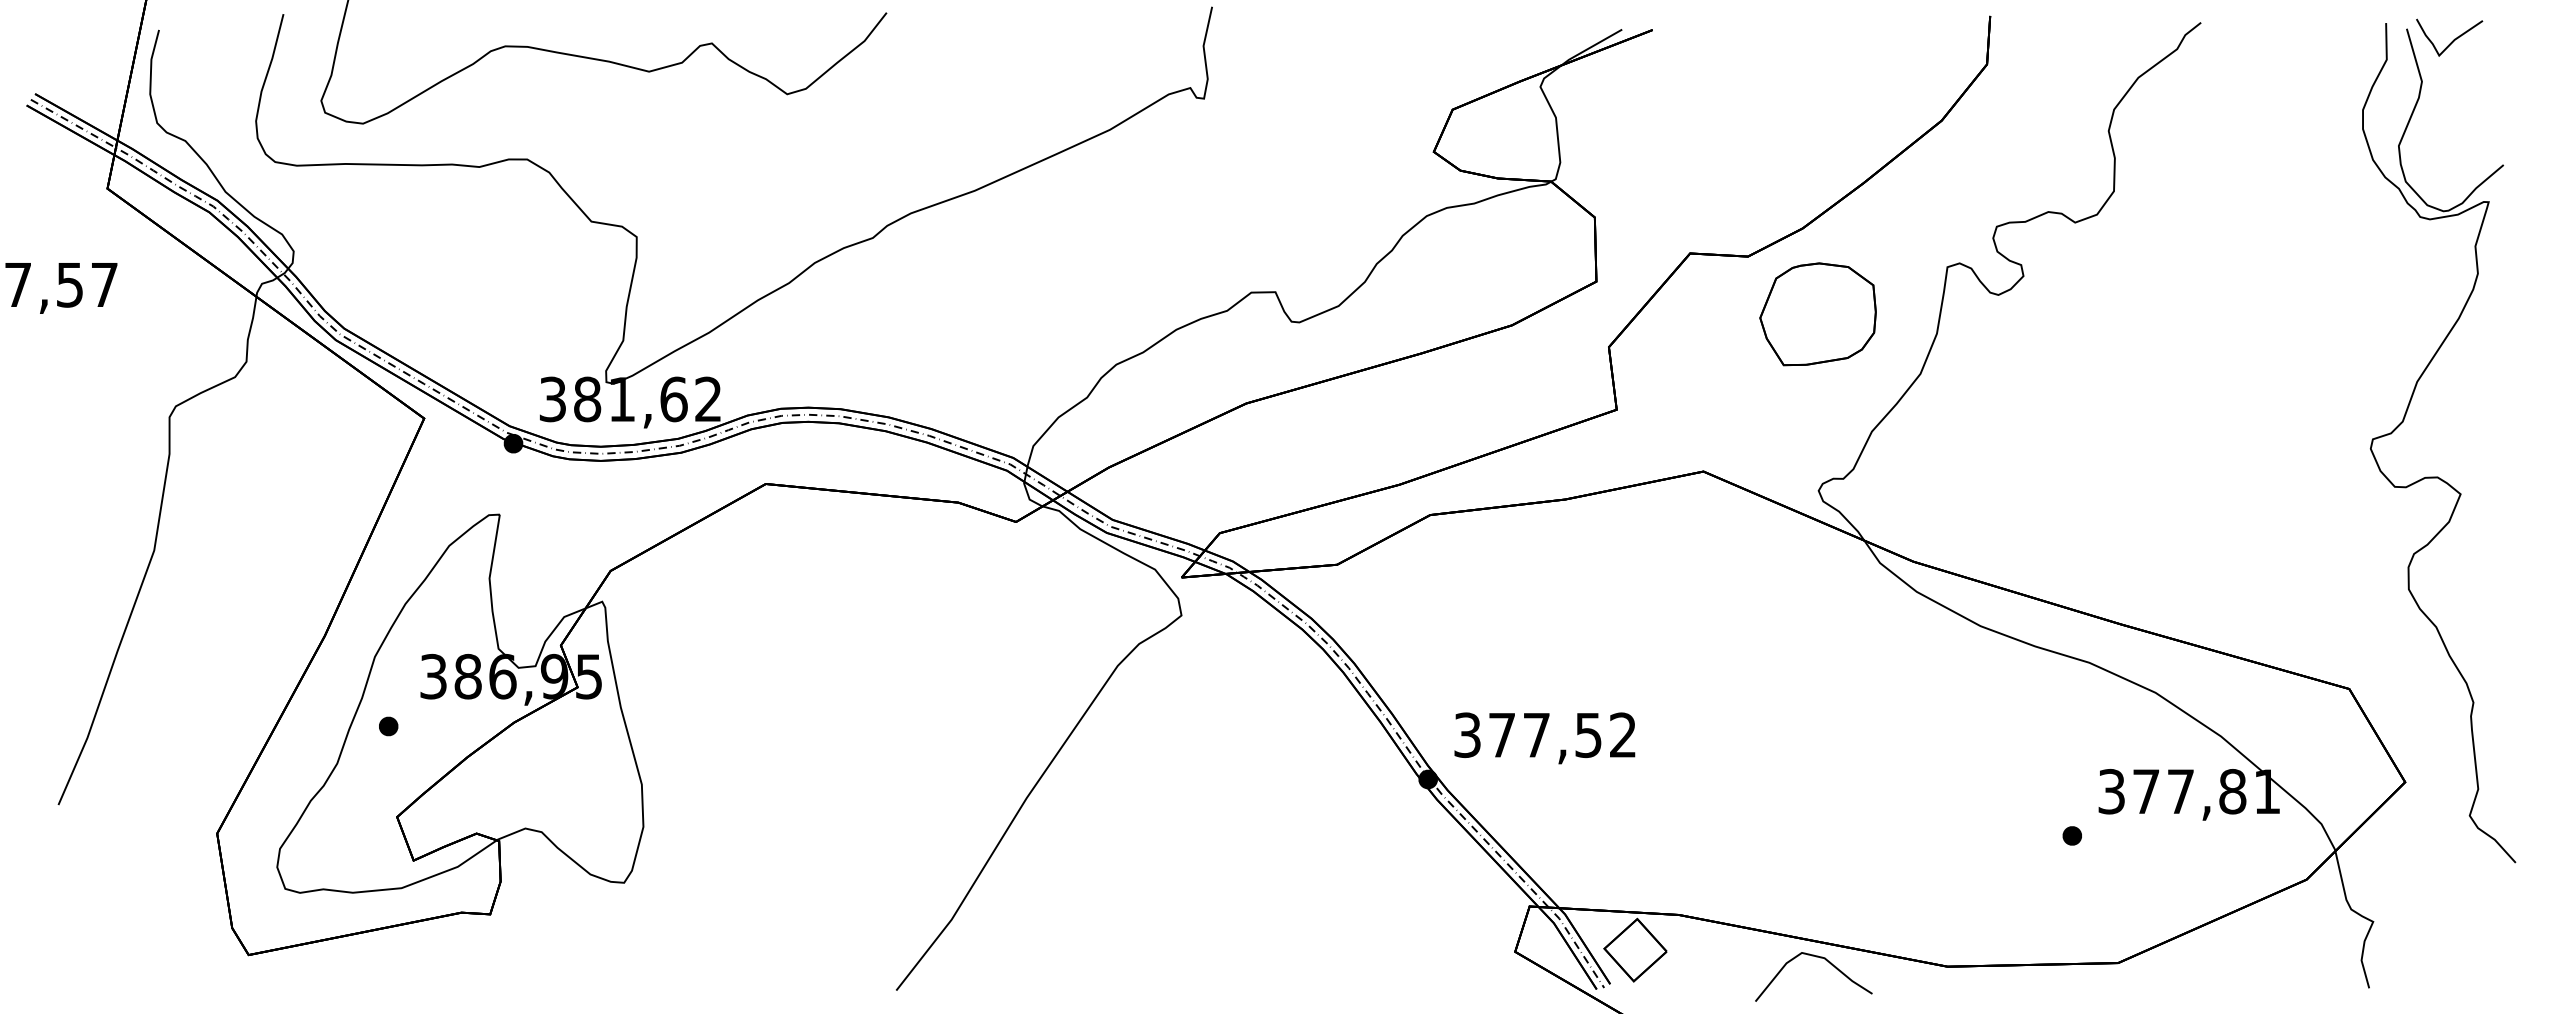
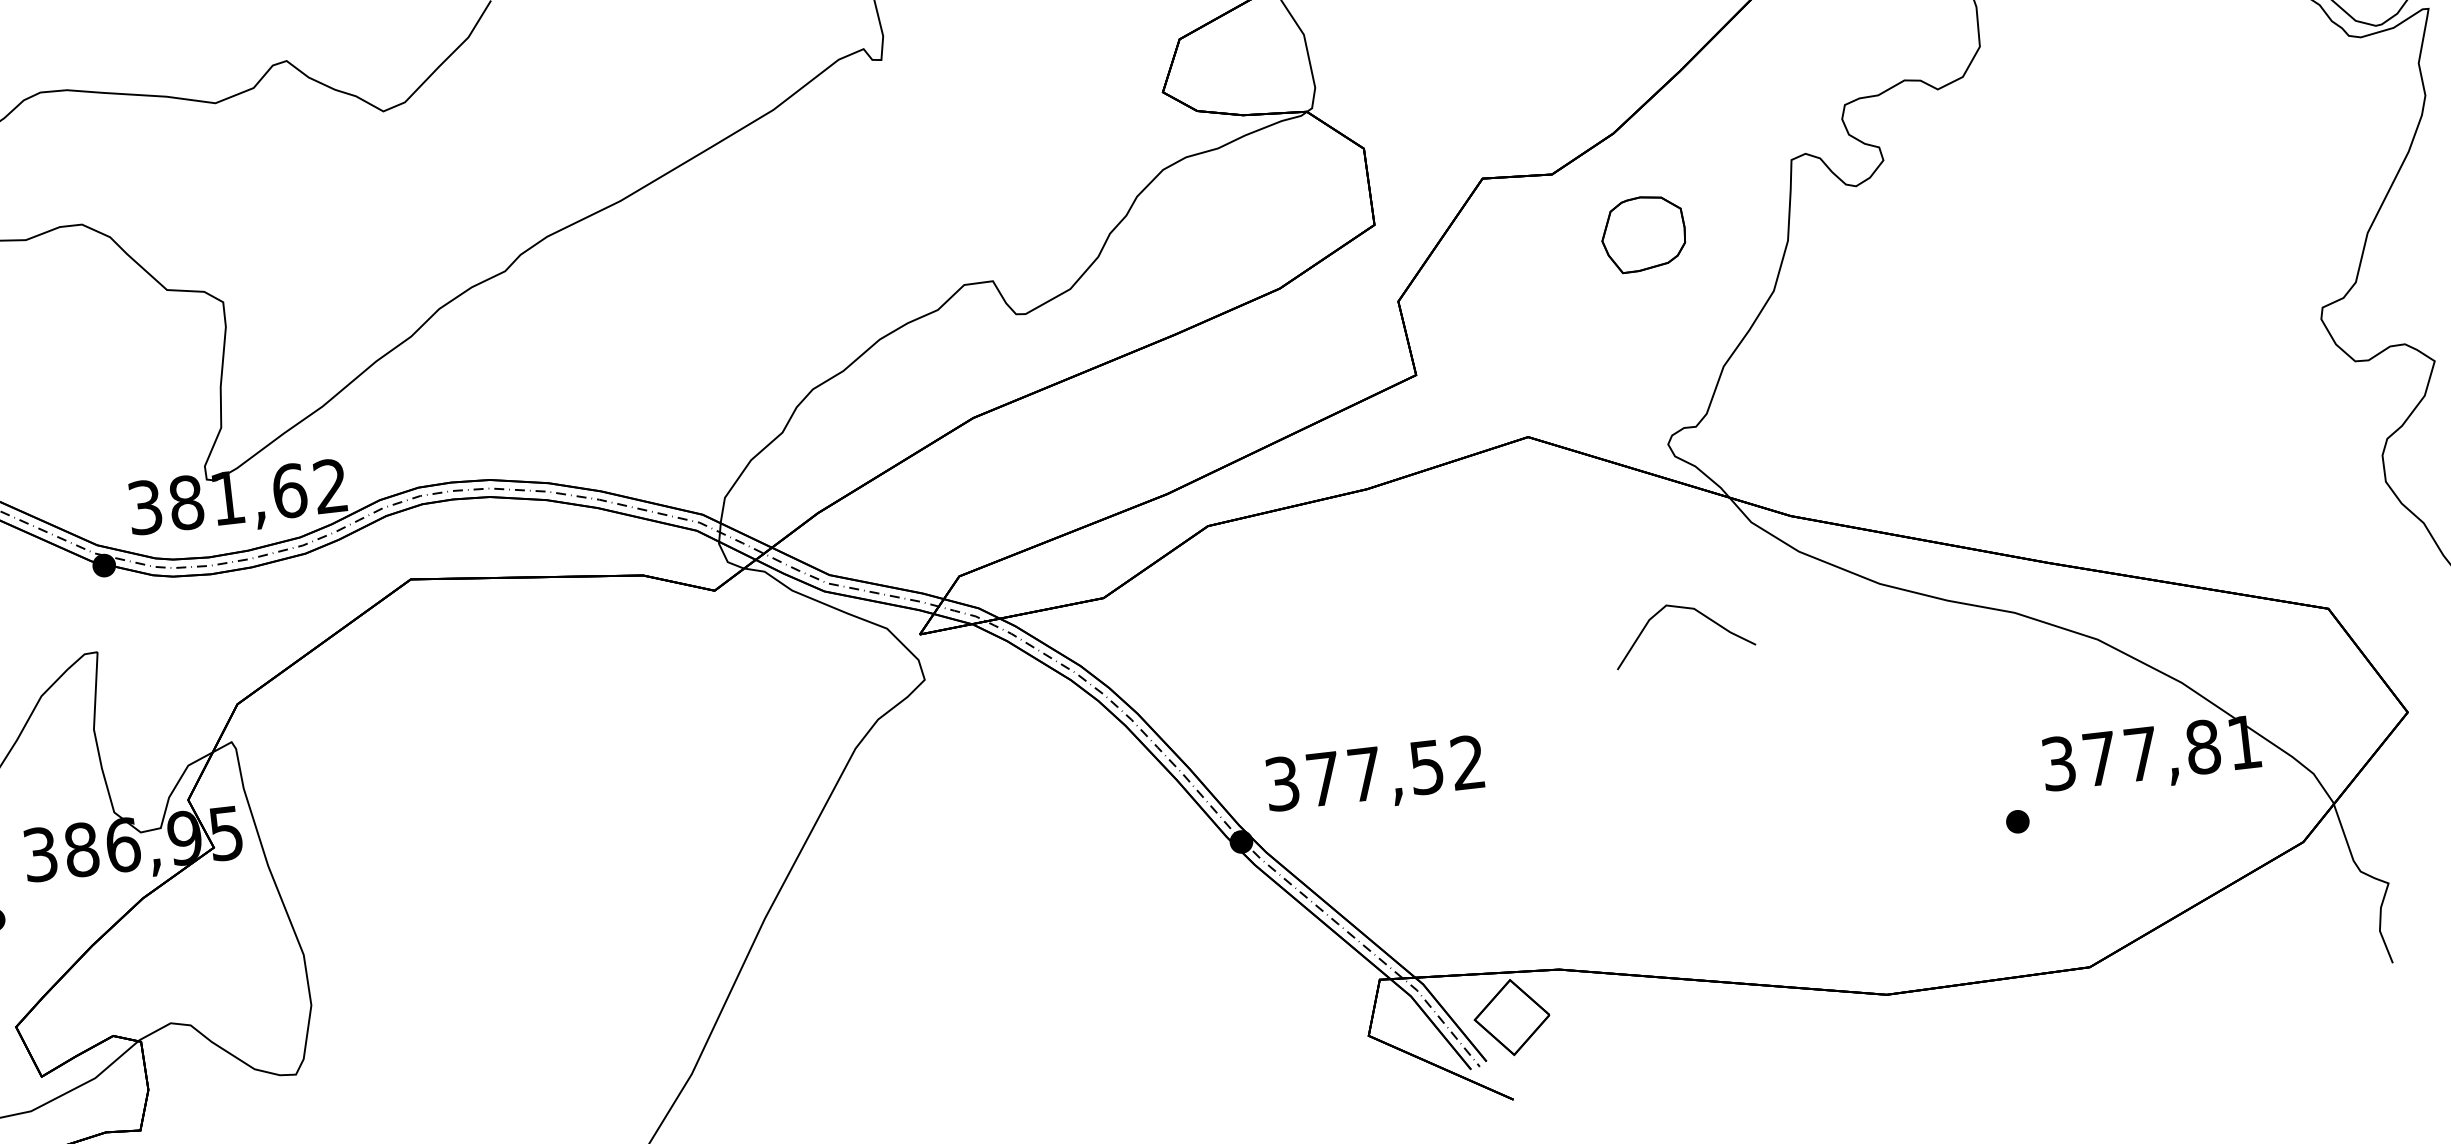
part: (1817, 314) -> (1642, 234), size x0.6
curve: (1816, 957) -> (1684, 609), moved

